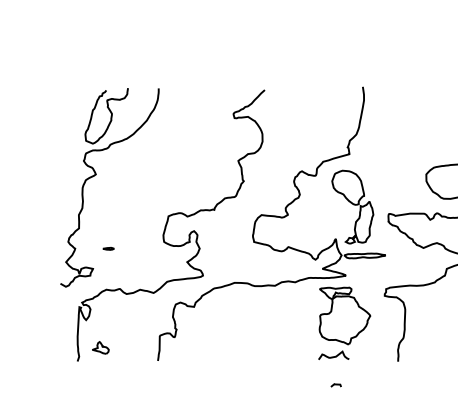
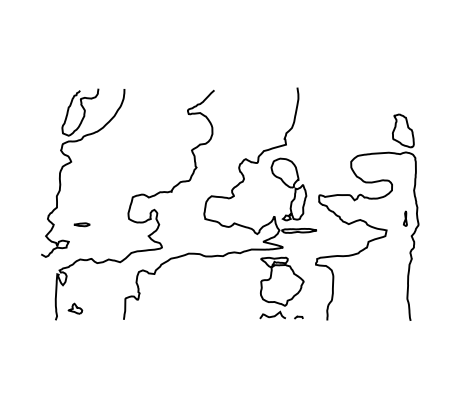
part: (108, 248) -> (81, 224), size x1.67
curve: (335, 385) -> (298, 317), moved

